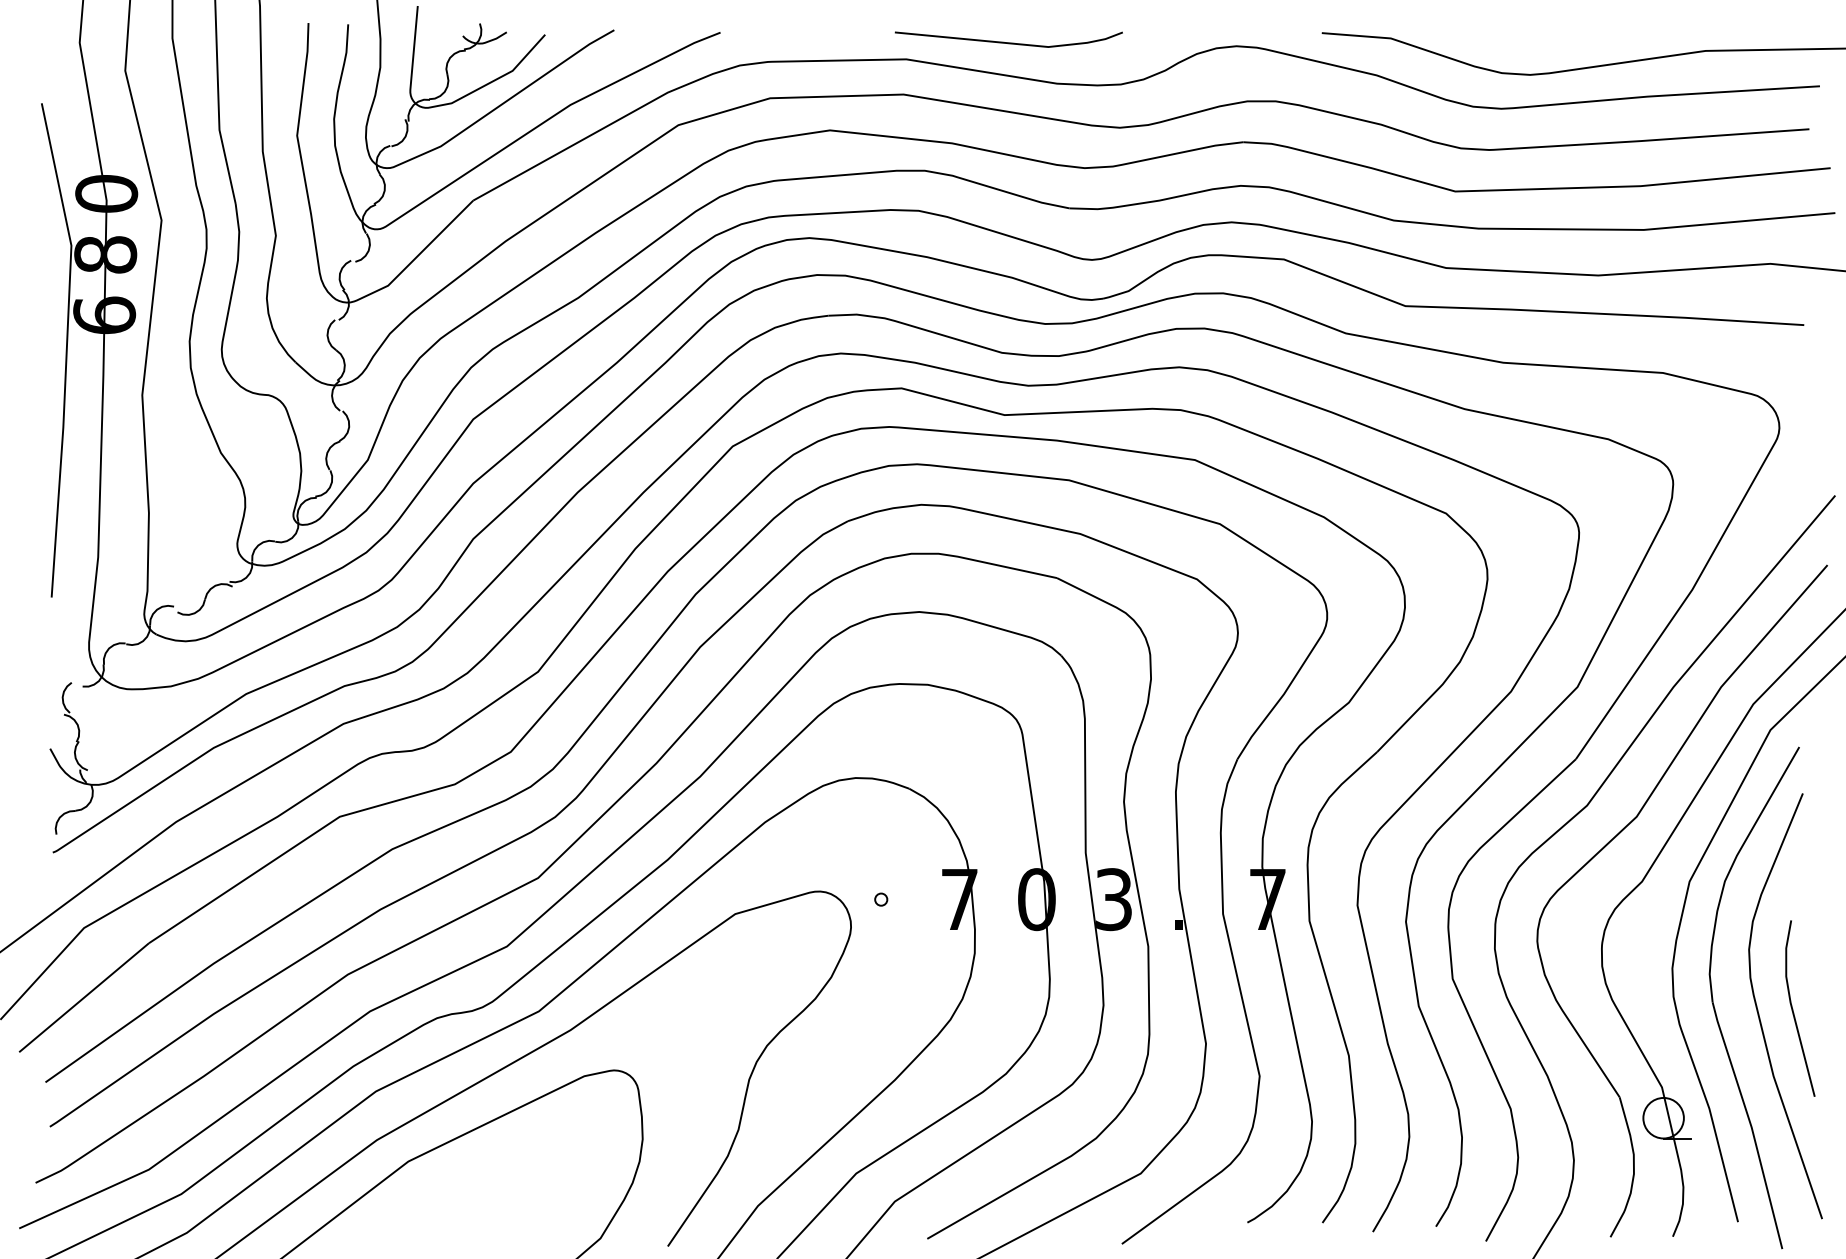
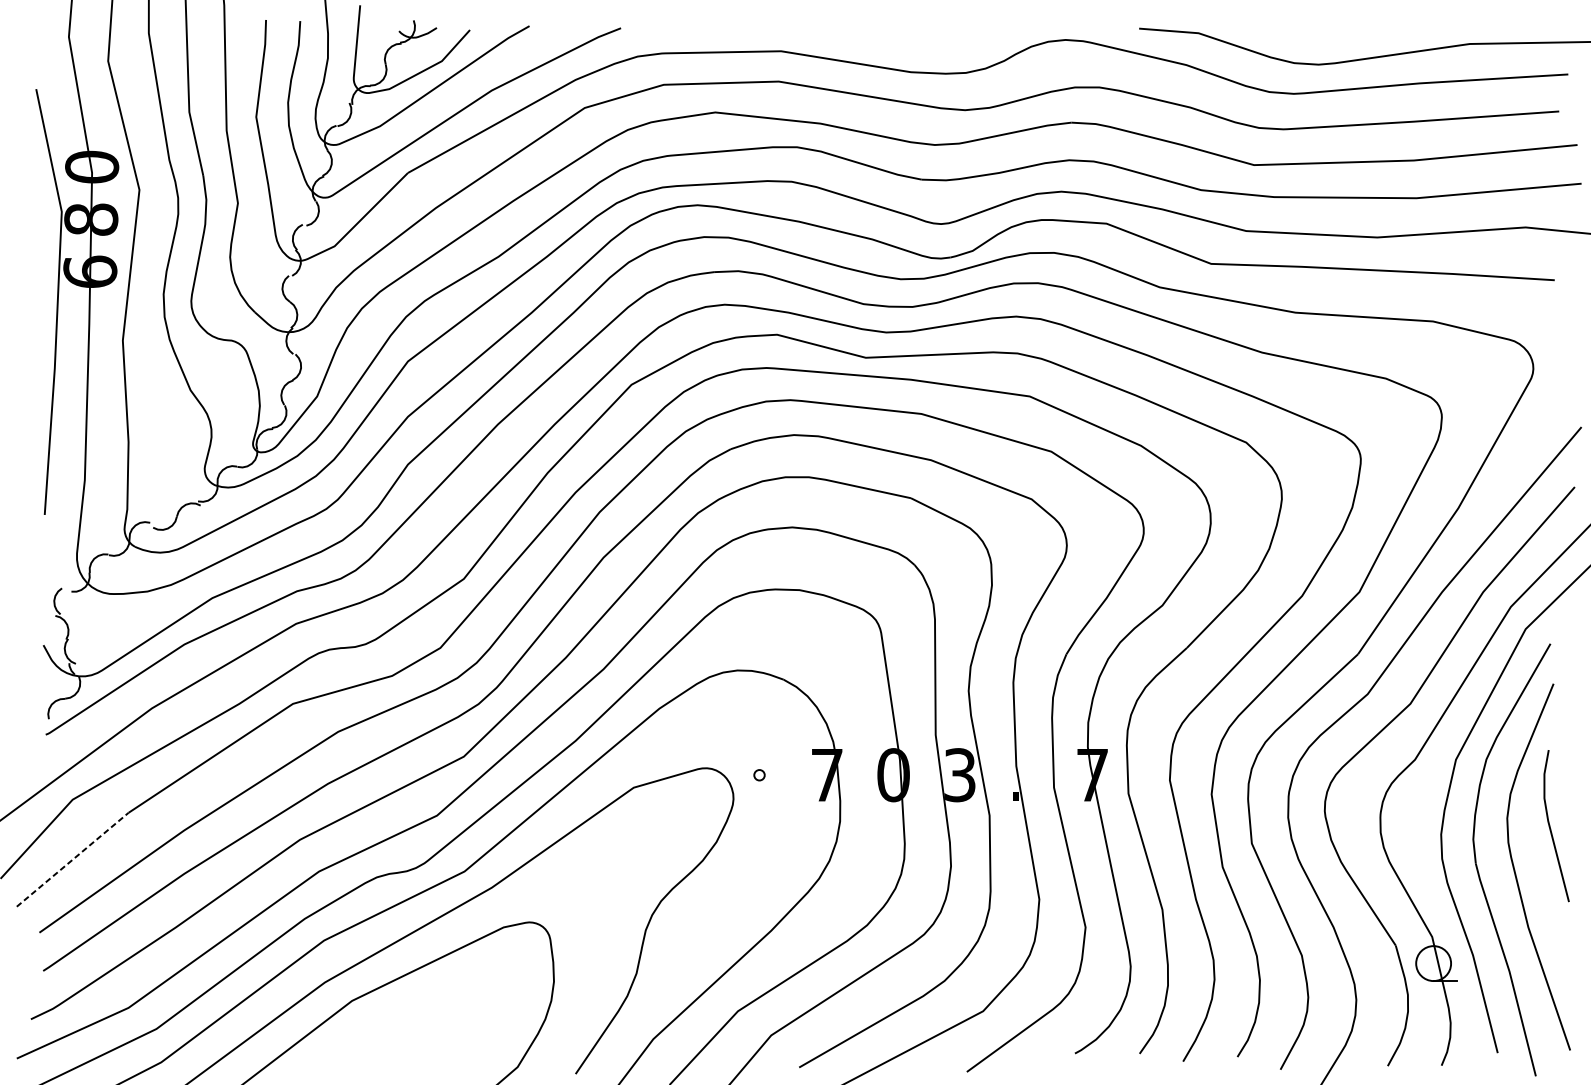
line: (1008, 42) -> (869, 36), removed
line: (84, 997) -> (73, 859), solid -> dashed
line: (1793, 1009) -> (1550, 826), moved

